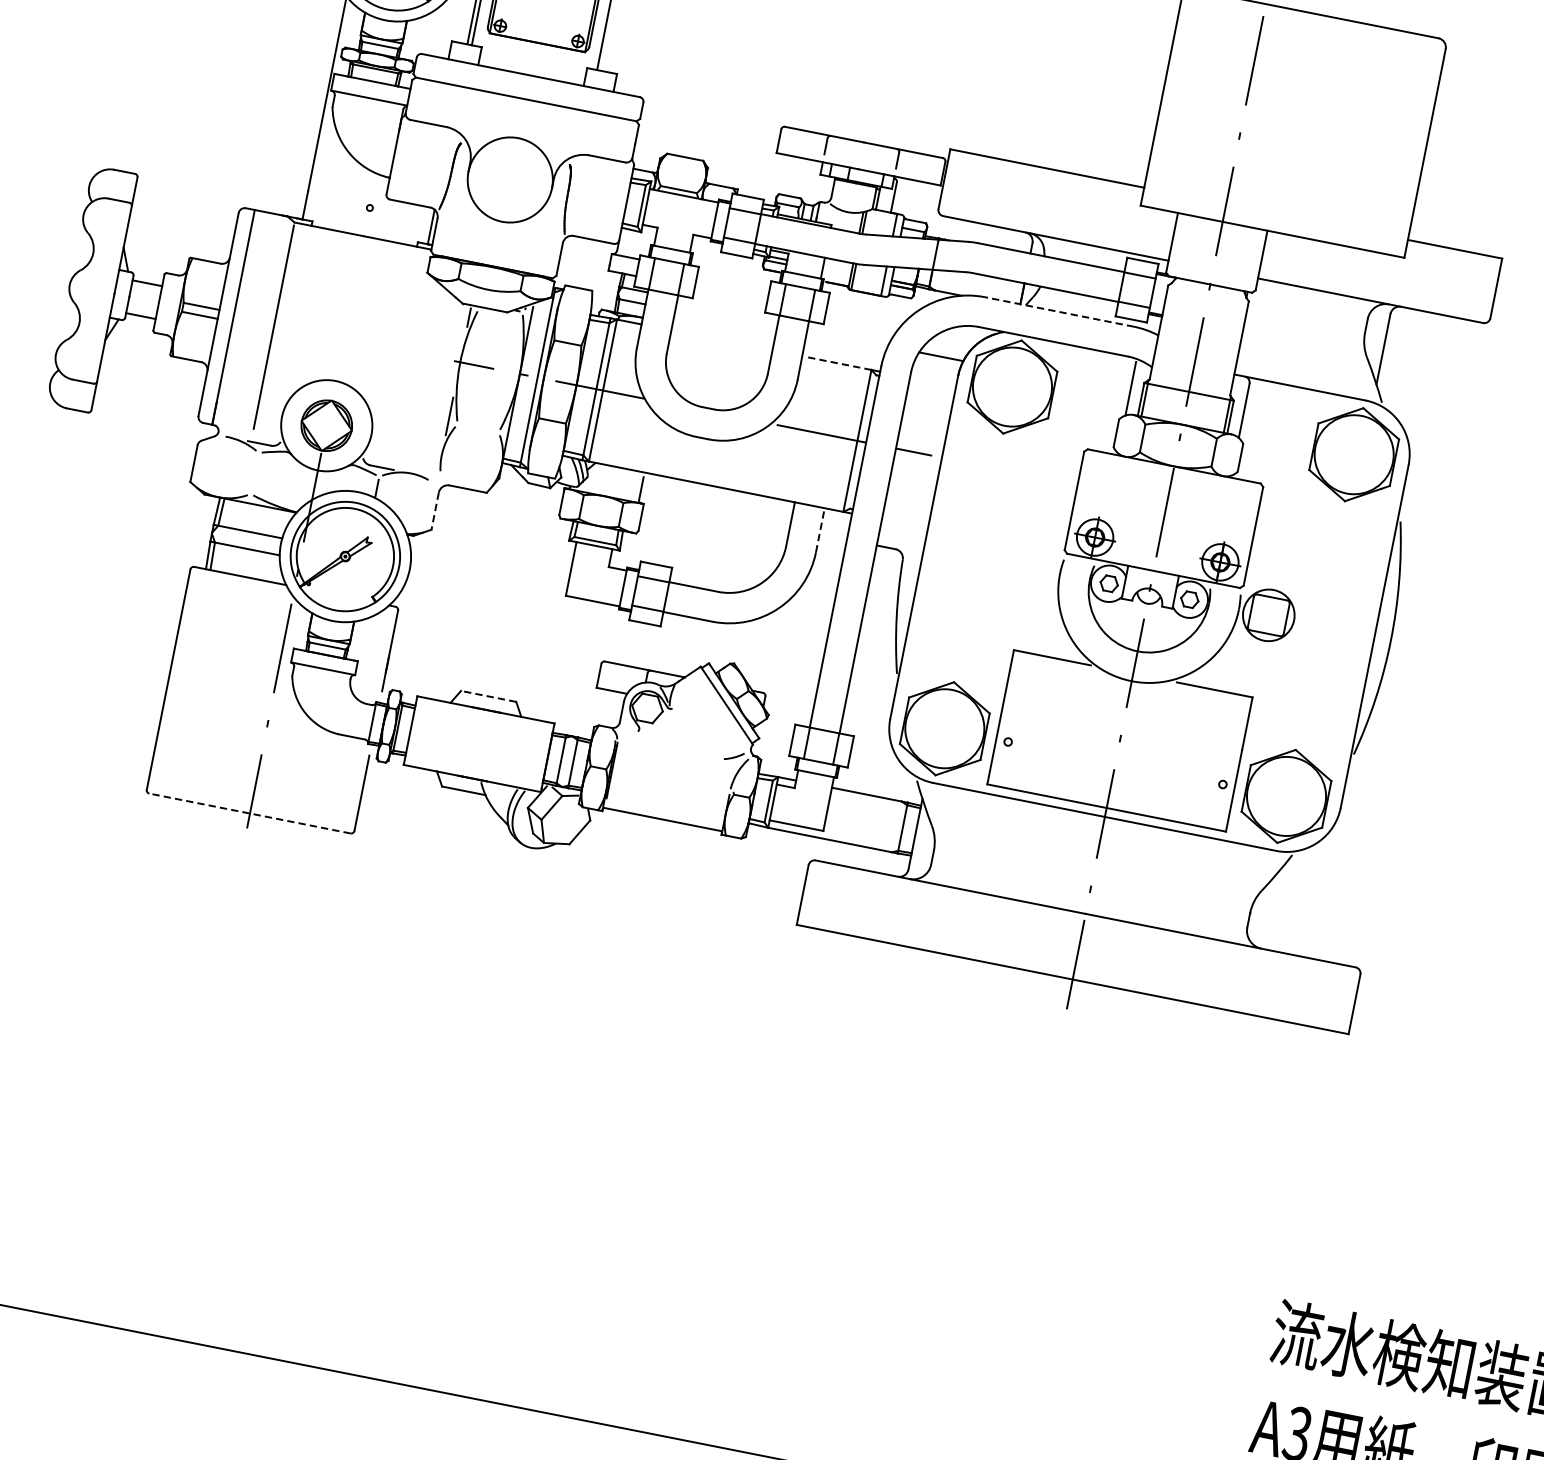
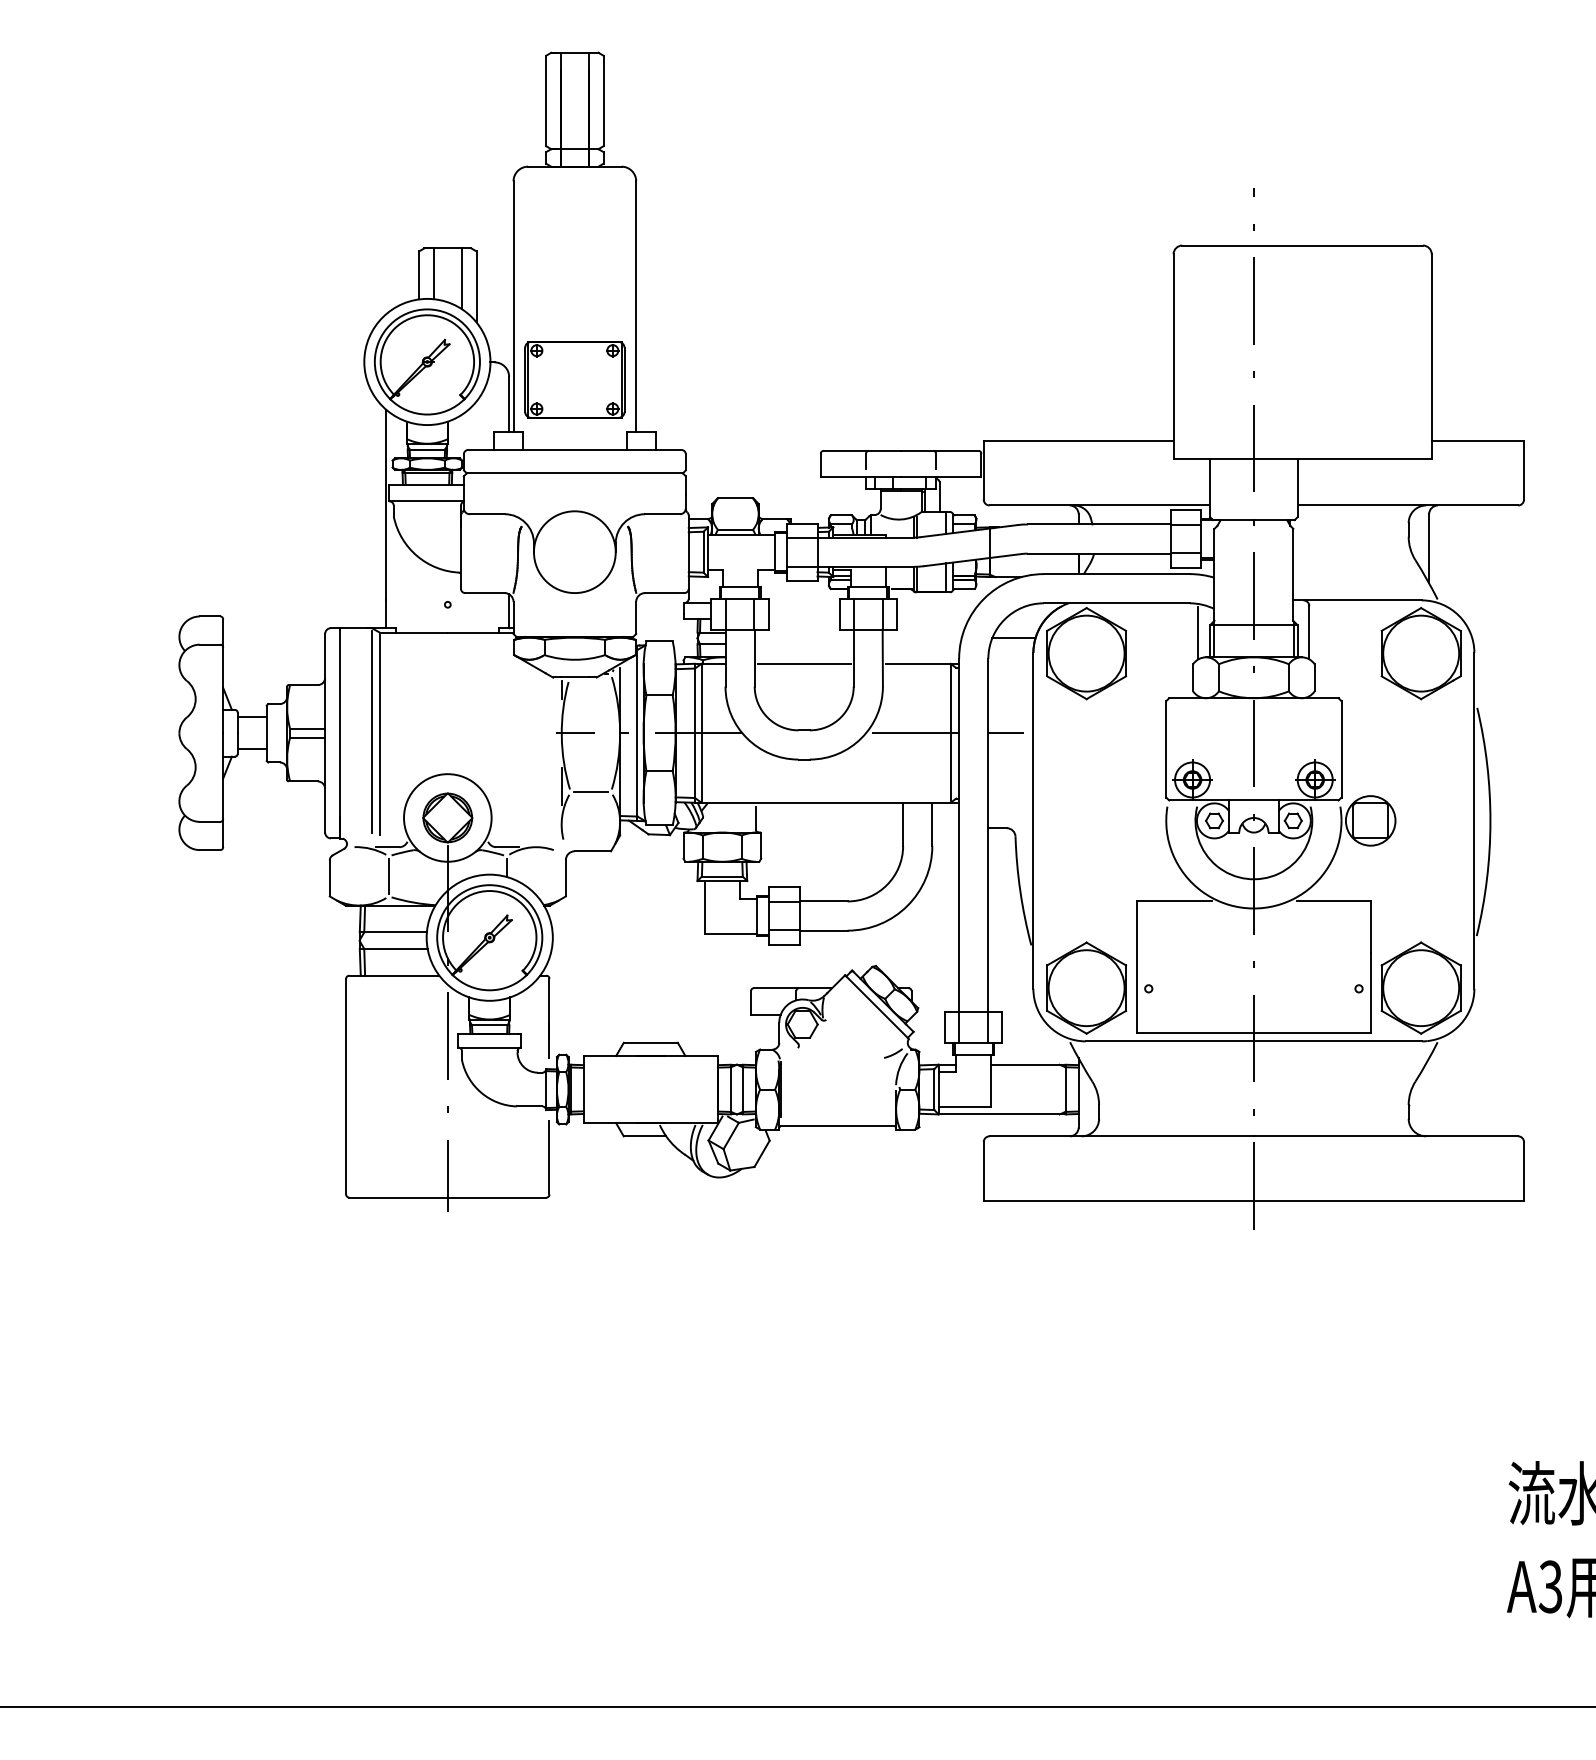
line: (1058, 312) -> (1116, 574), dashed -> solid
line: (266, 321) -> (371, 731), added
line: (721, 339) -> (803, 663), added
line: (837, 362) -> (917, 663), dashed -> solid
line: (477, 428) -> (590, 792), added
line: (254, 473) -> (388, 876), added
line: (434, 511) -> (565, 878), dashed -> solid
line: (820, 530) -> (932, 824), dashed -> solid
line: (488, 696) -> (650, 1042), dashed -> solid
line: (249, 813) -> (447, 1197), dashed -> solid

